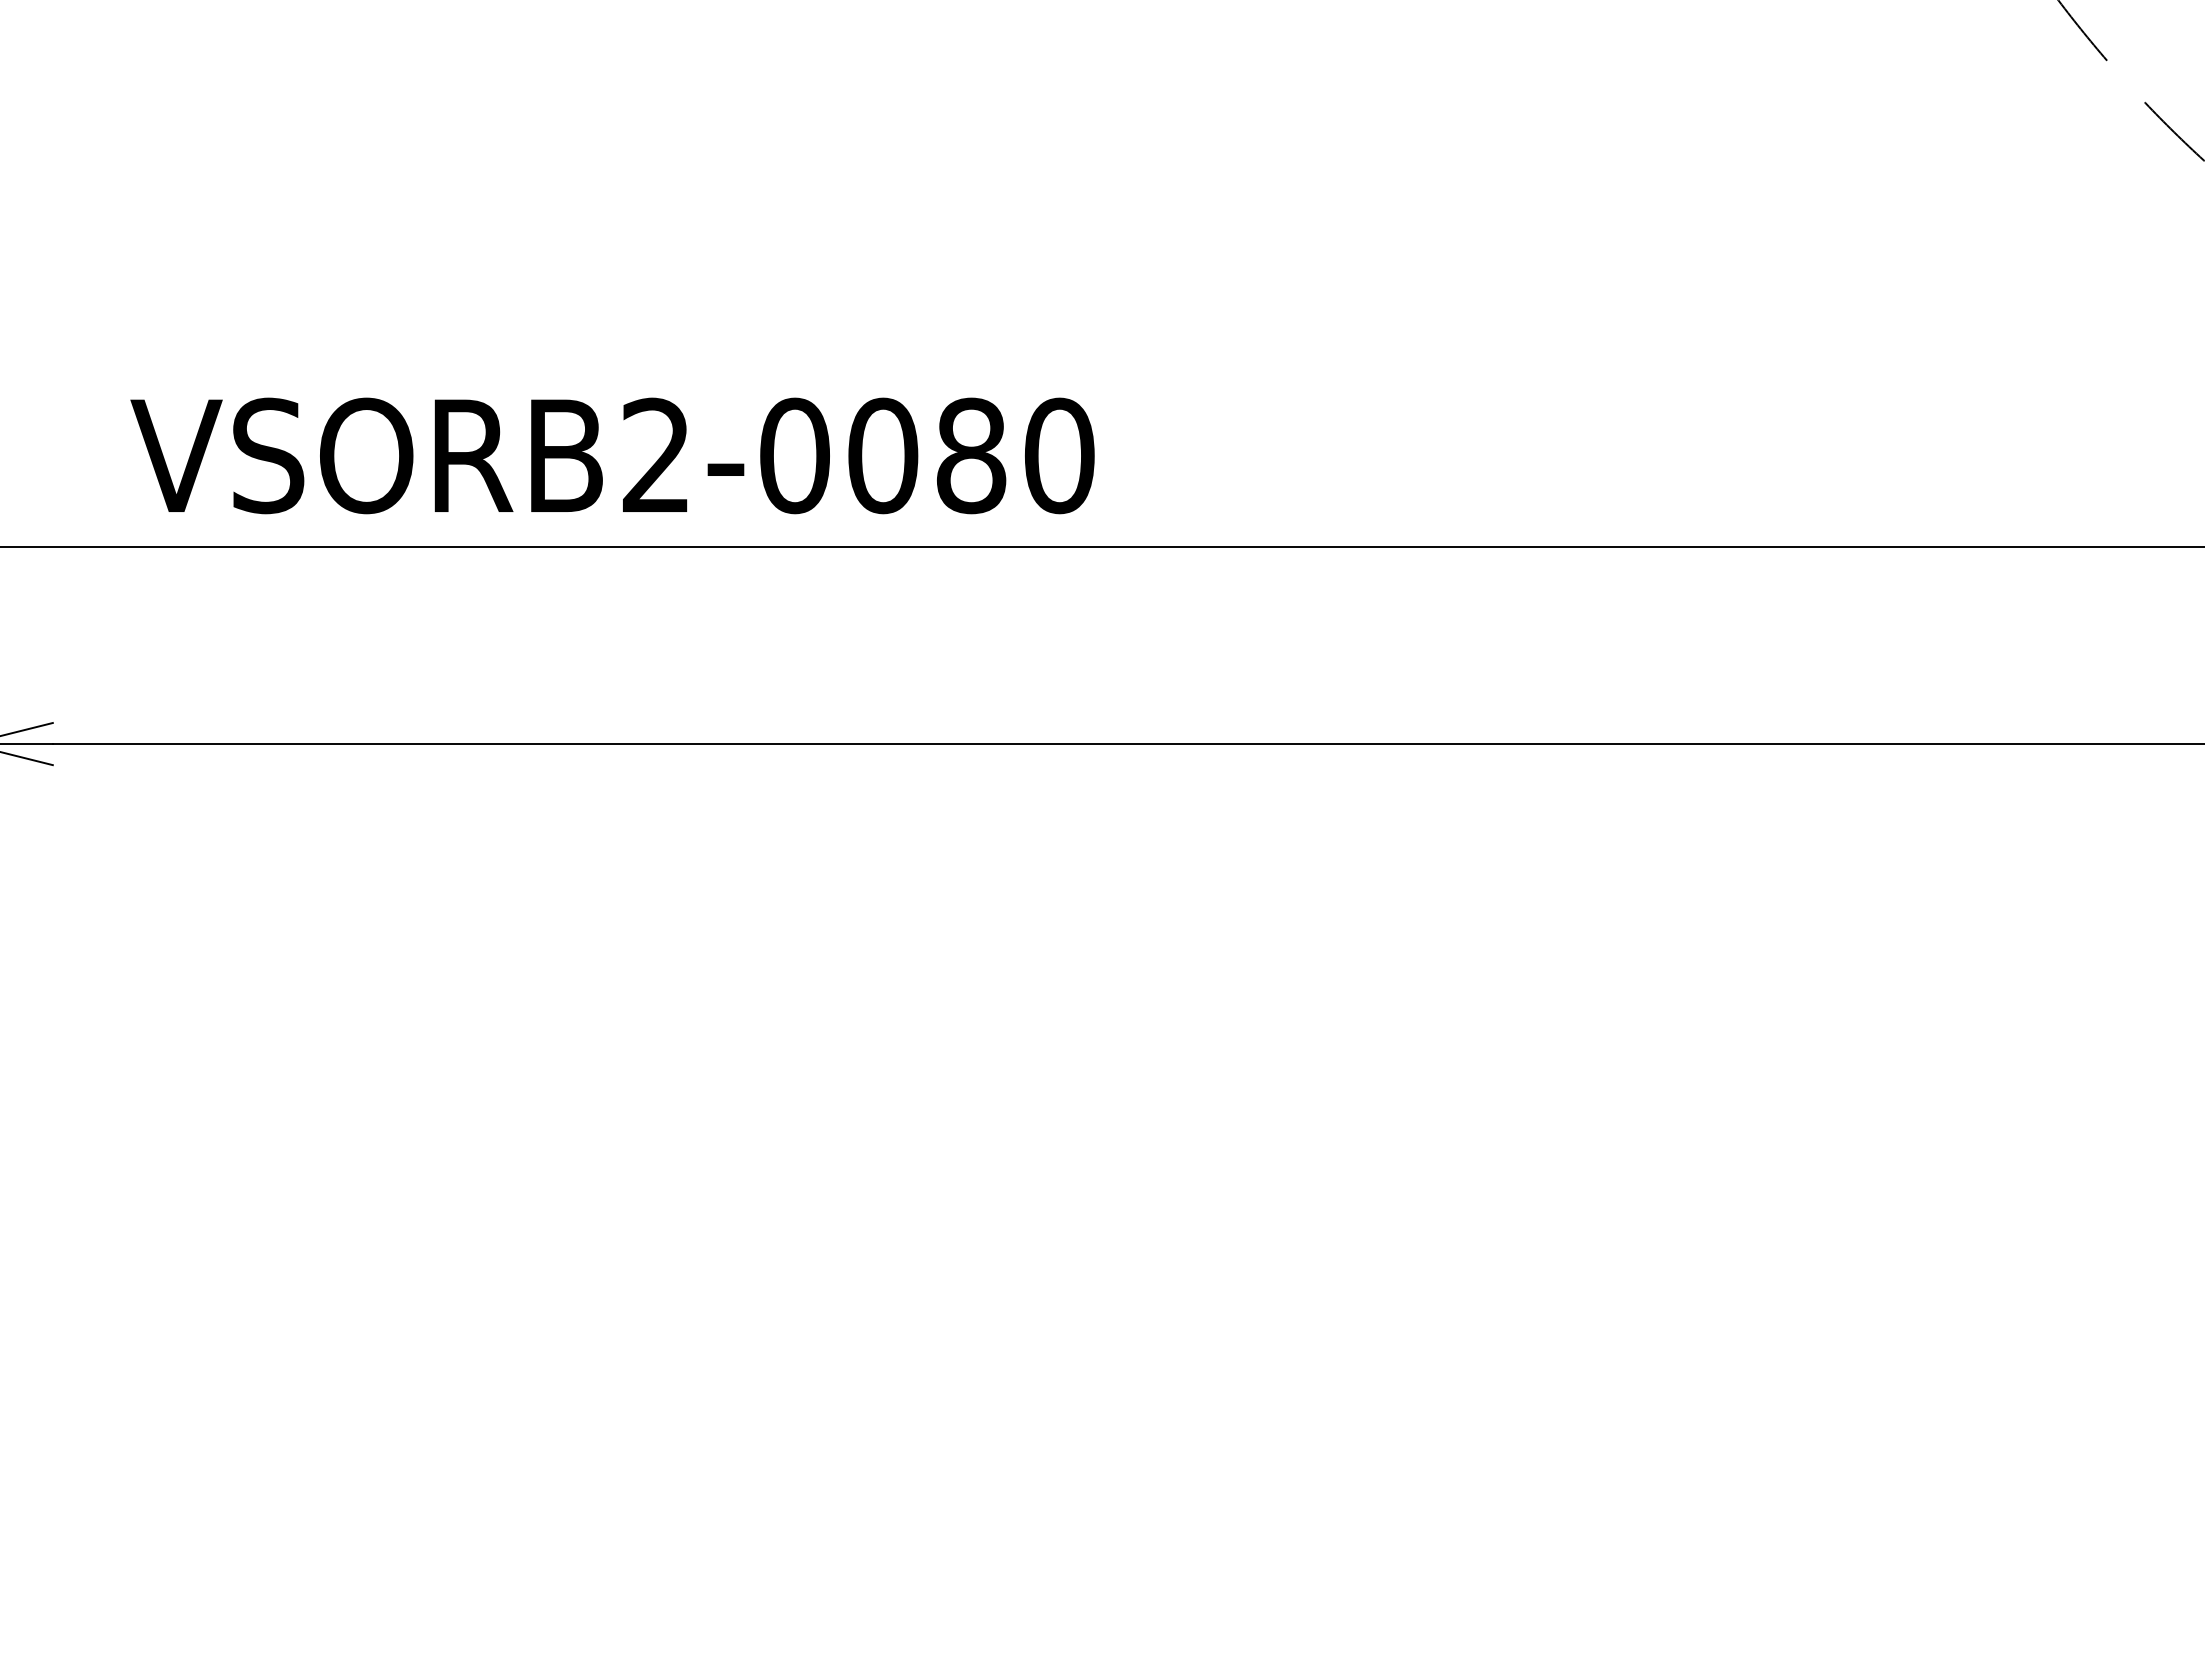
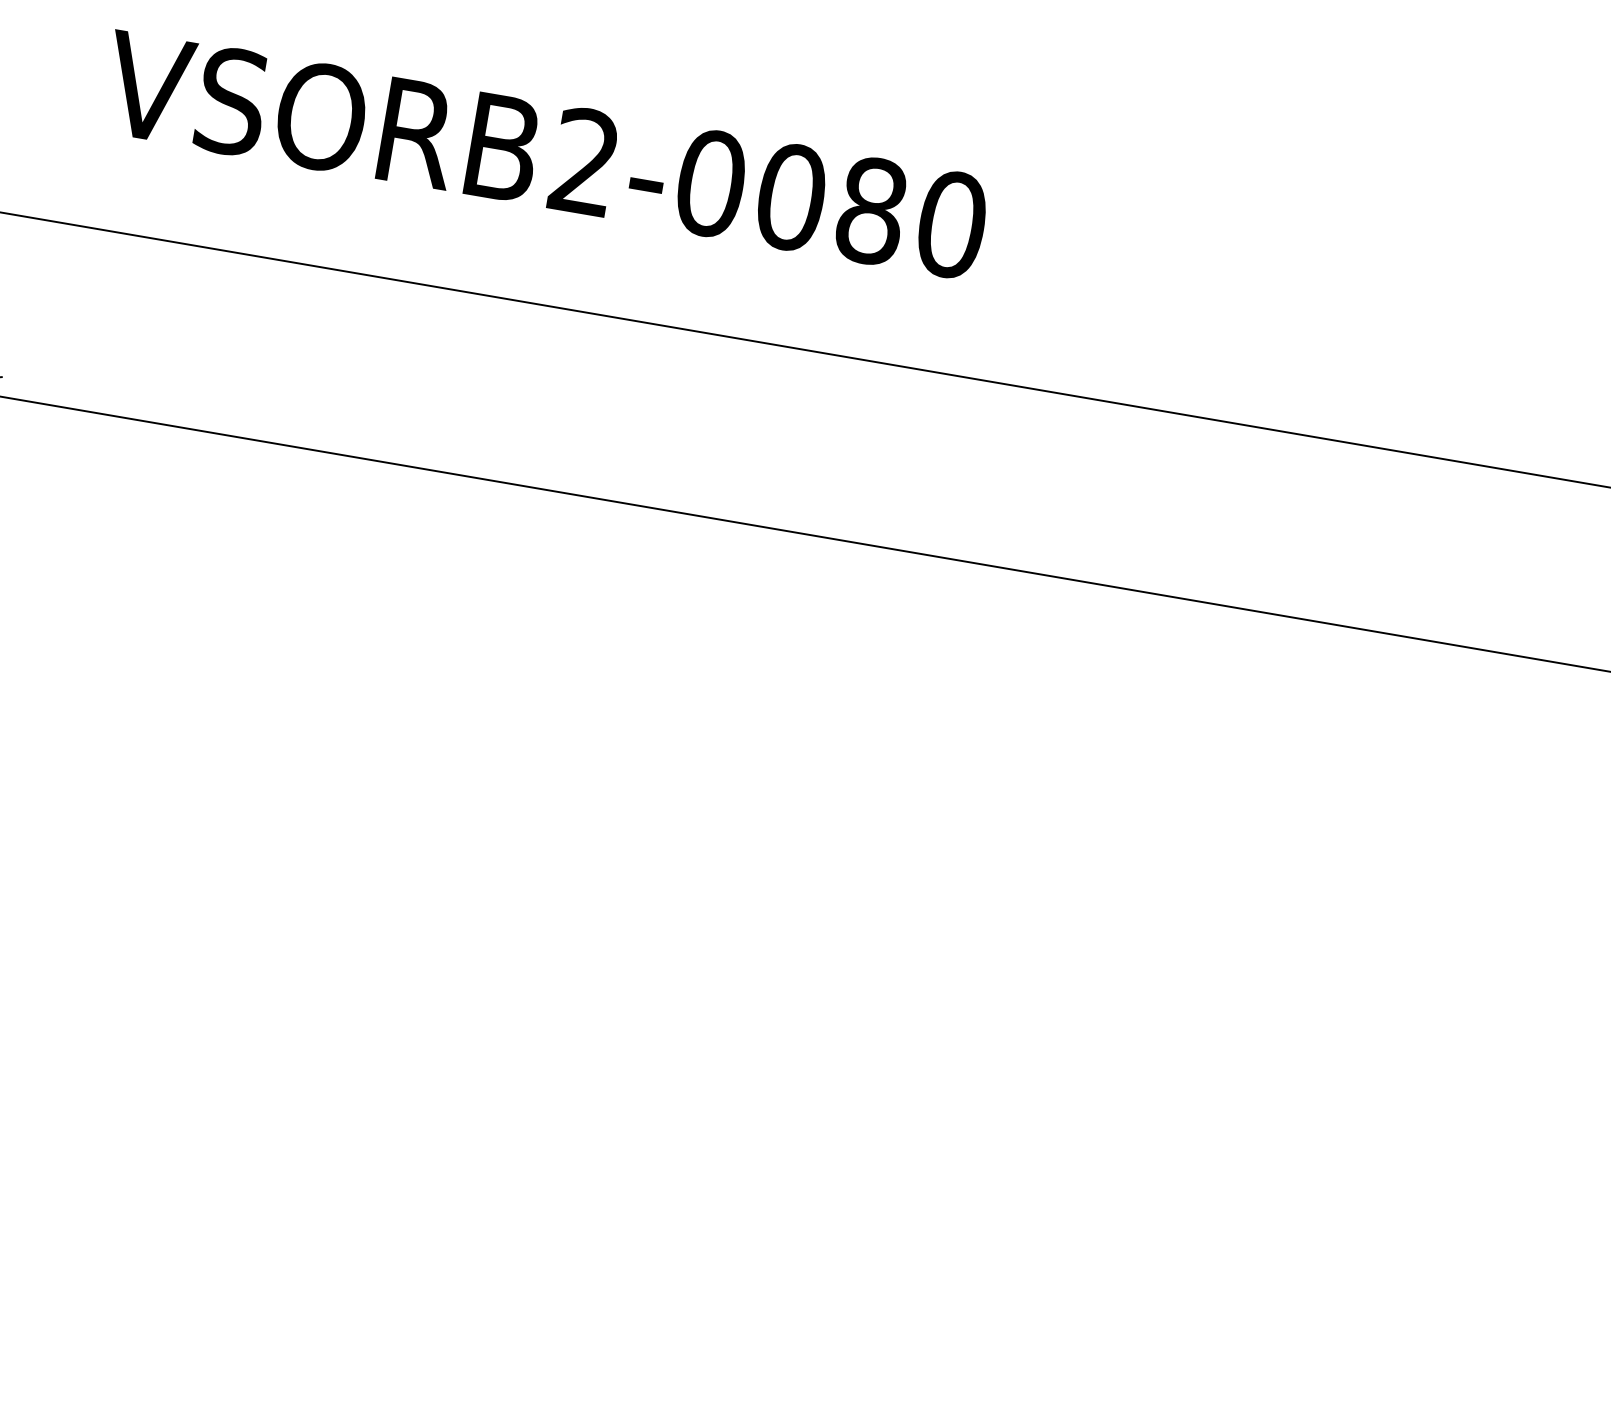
text: (612, 455) -> (545, 154), moved

